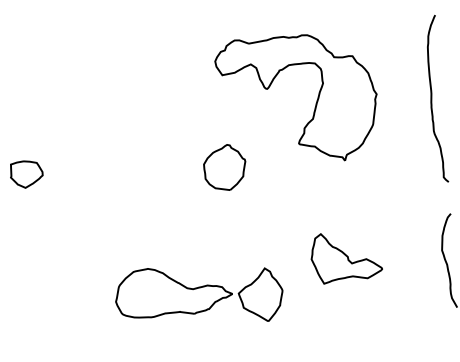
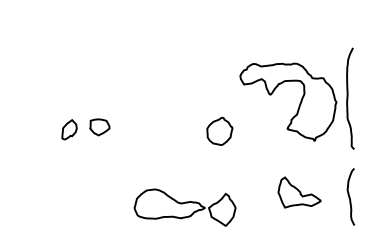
part: (315, 100) -> (299, 103), moved
part: (346, 257) -> (299, 192), moved
part: (198, 295) -> (184, 207), moved

